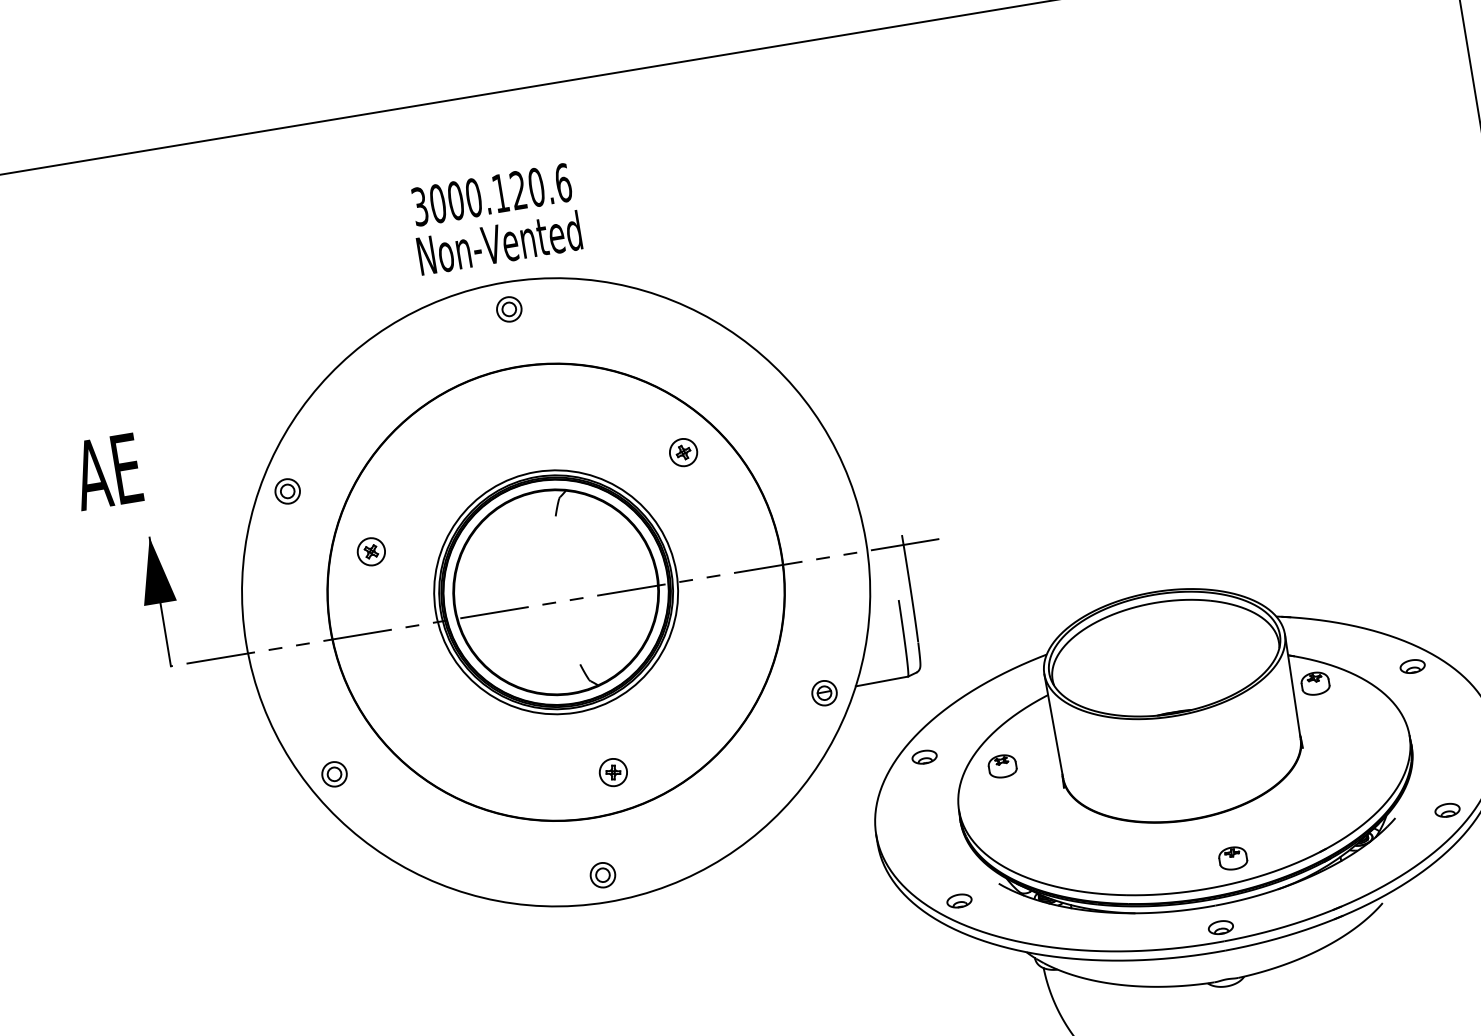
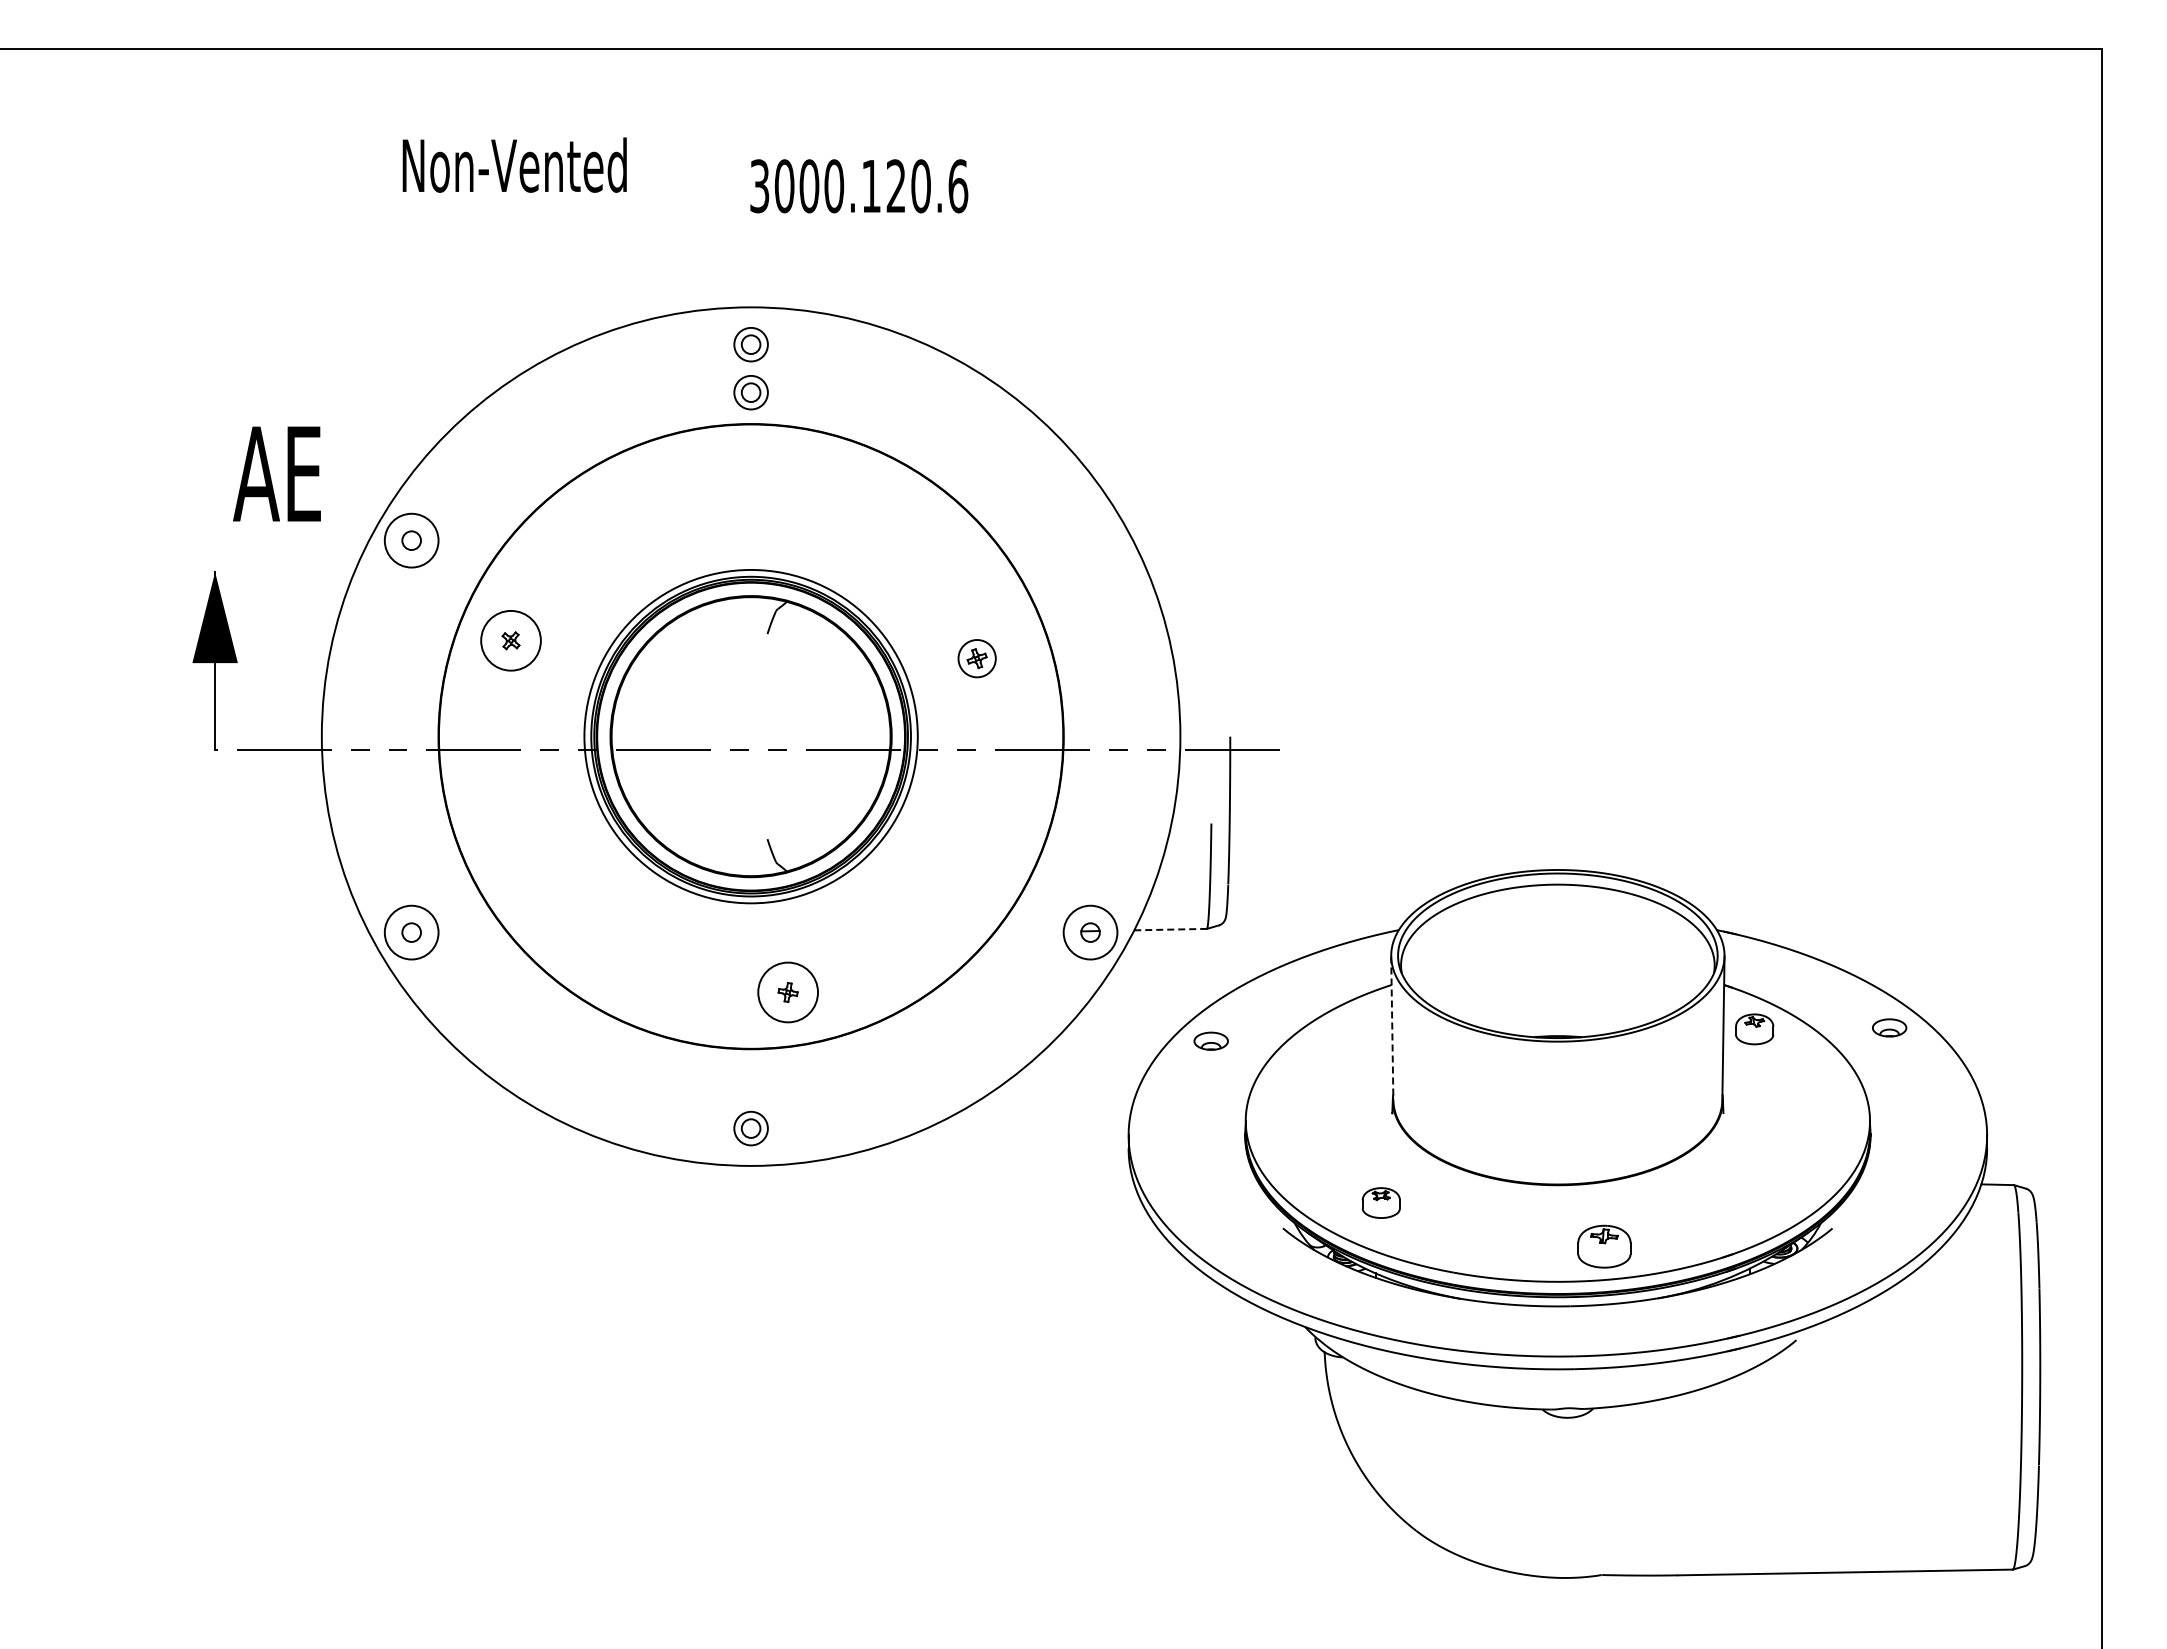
text: (492, 194) -> (859, 186), moved
text: (499, 242) -> (514, 164), moved
part: (514, 343) -> (750, 392), added
part: (683, 452) -> (976, 658), moved
text: (107, 471) -> (276, 473), moved
circle: (287, 491) -> (411, 540), size x1.6
circle: (370, 551) -> (510, 640), size x1.6
line: (882, 681) -> (1171, 929), solid -> dashed
circle: (824, 693) -> (1090, 932), size x1.6
line: (1053, 726) -> (1392, 1028), solid -> dashed
part: (1001, 766) -> (1380, 1202), moved
circle: (612, 772) -> (787, 992), size x1.6
circle: (334, 774) -> (411, 932), size x1.6
part: (1447, 810) -> (1904, 1229), removed
part: (1233, 858) -> (1604, 1246), size x1.4
part: (958, 900) -> (1225, 1242), removed
part: (1220, 927) -> (1572, 1336), removed

